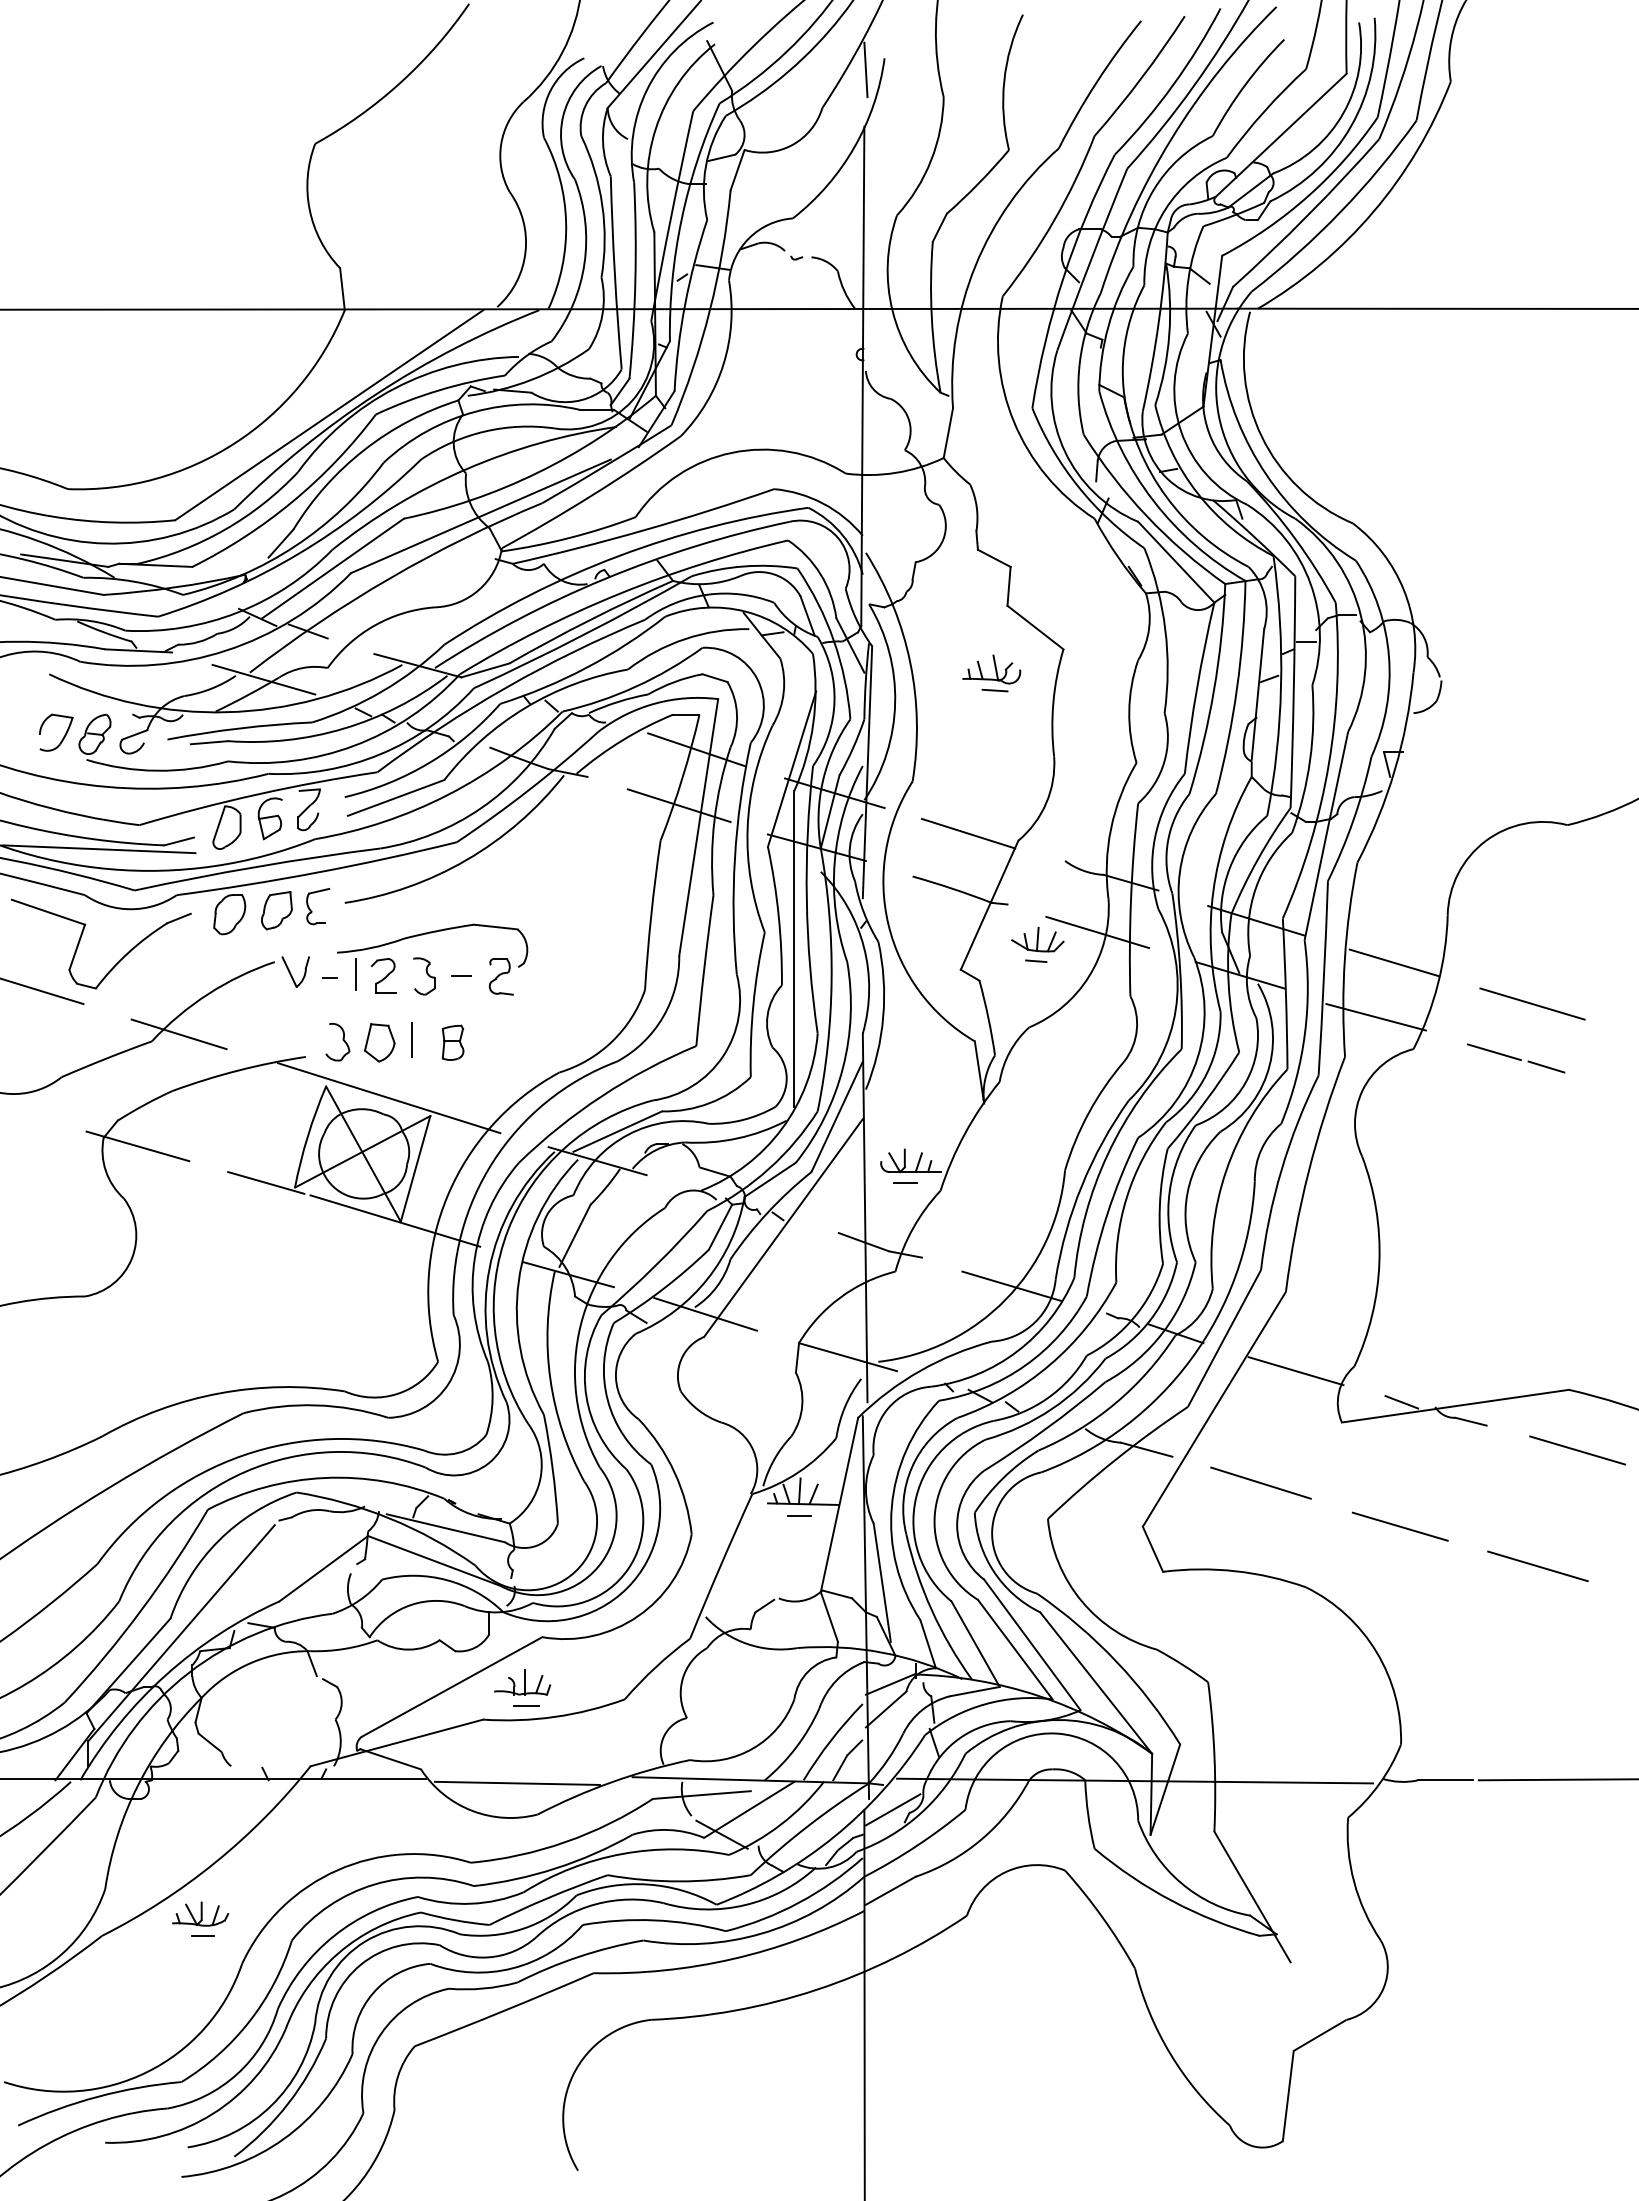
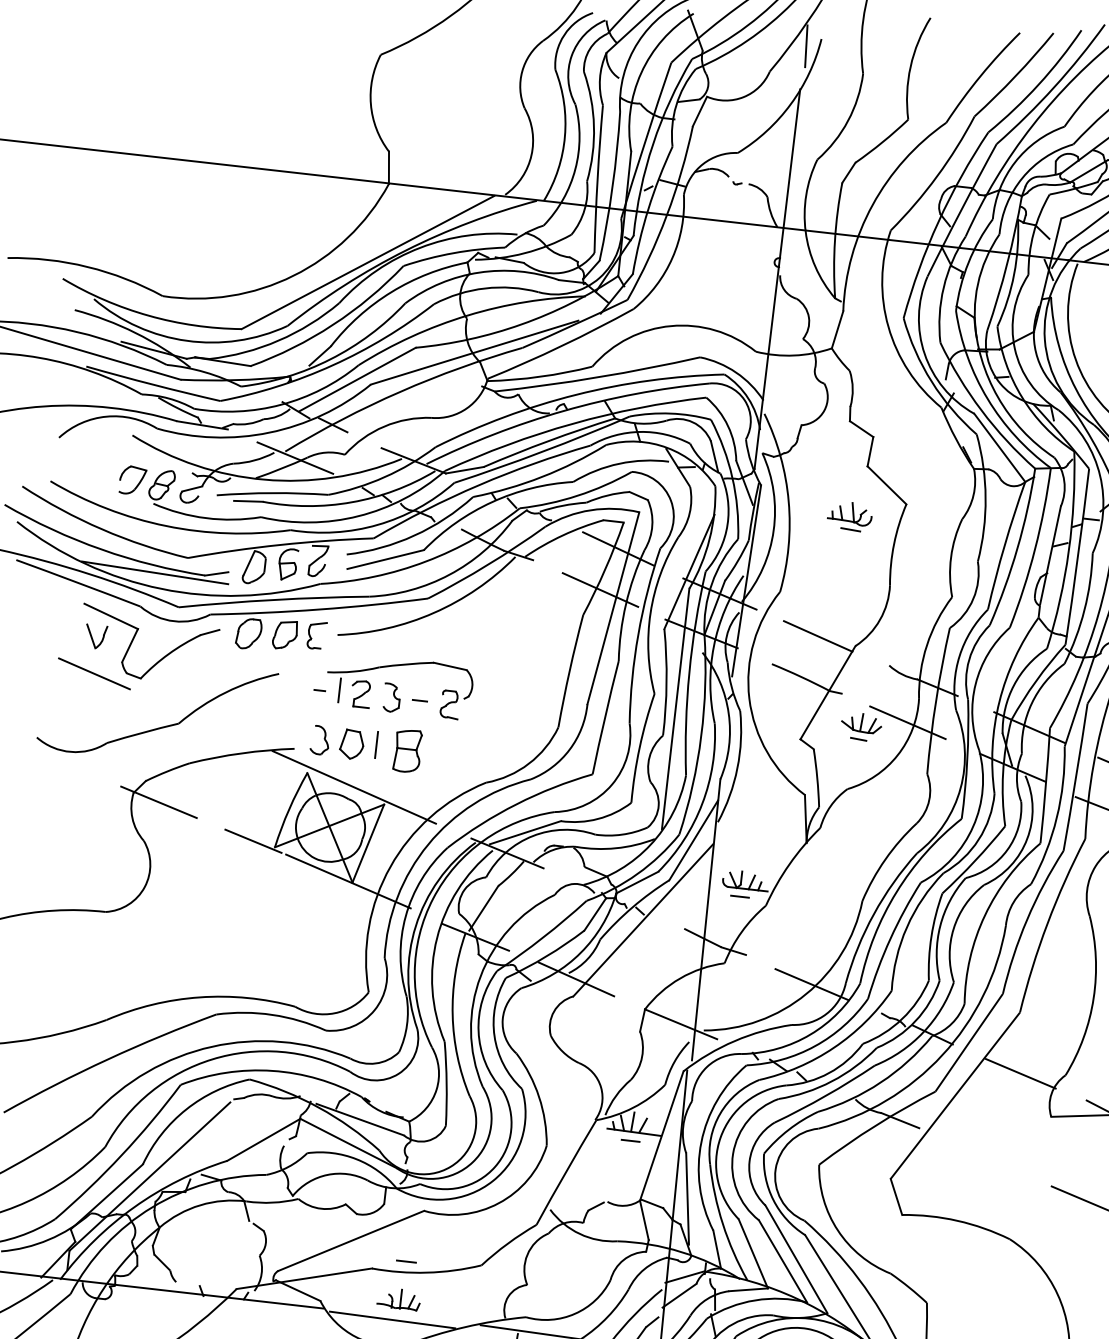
part: (295, 971) -> (95, 636), moved
line: (178, 1034) -> (199, 720), removed
part: (452, 1042) -> (407, 750), size x1.6
line: (1260, 1482) -> (984, 1155), removed
part: (522, 1682) -> (398, 1299), moved

